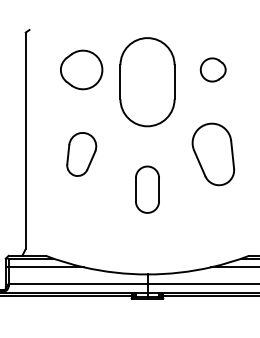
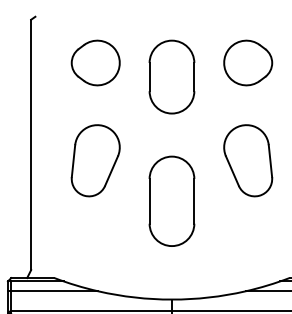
part: (212, 69) -> (247, 62), size x1.67
part: (147, 81) -> (171, 76), size x0.71
part: (81, 154) -> (95, 160), size x1.43
part: (147, 189) -> (171, 201), size x1.67

